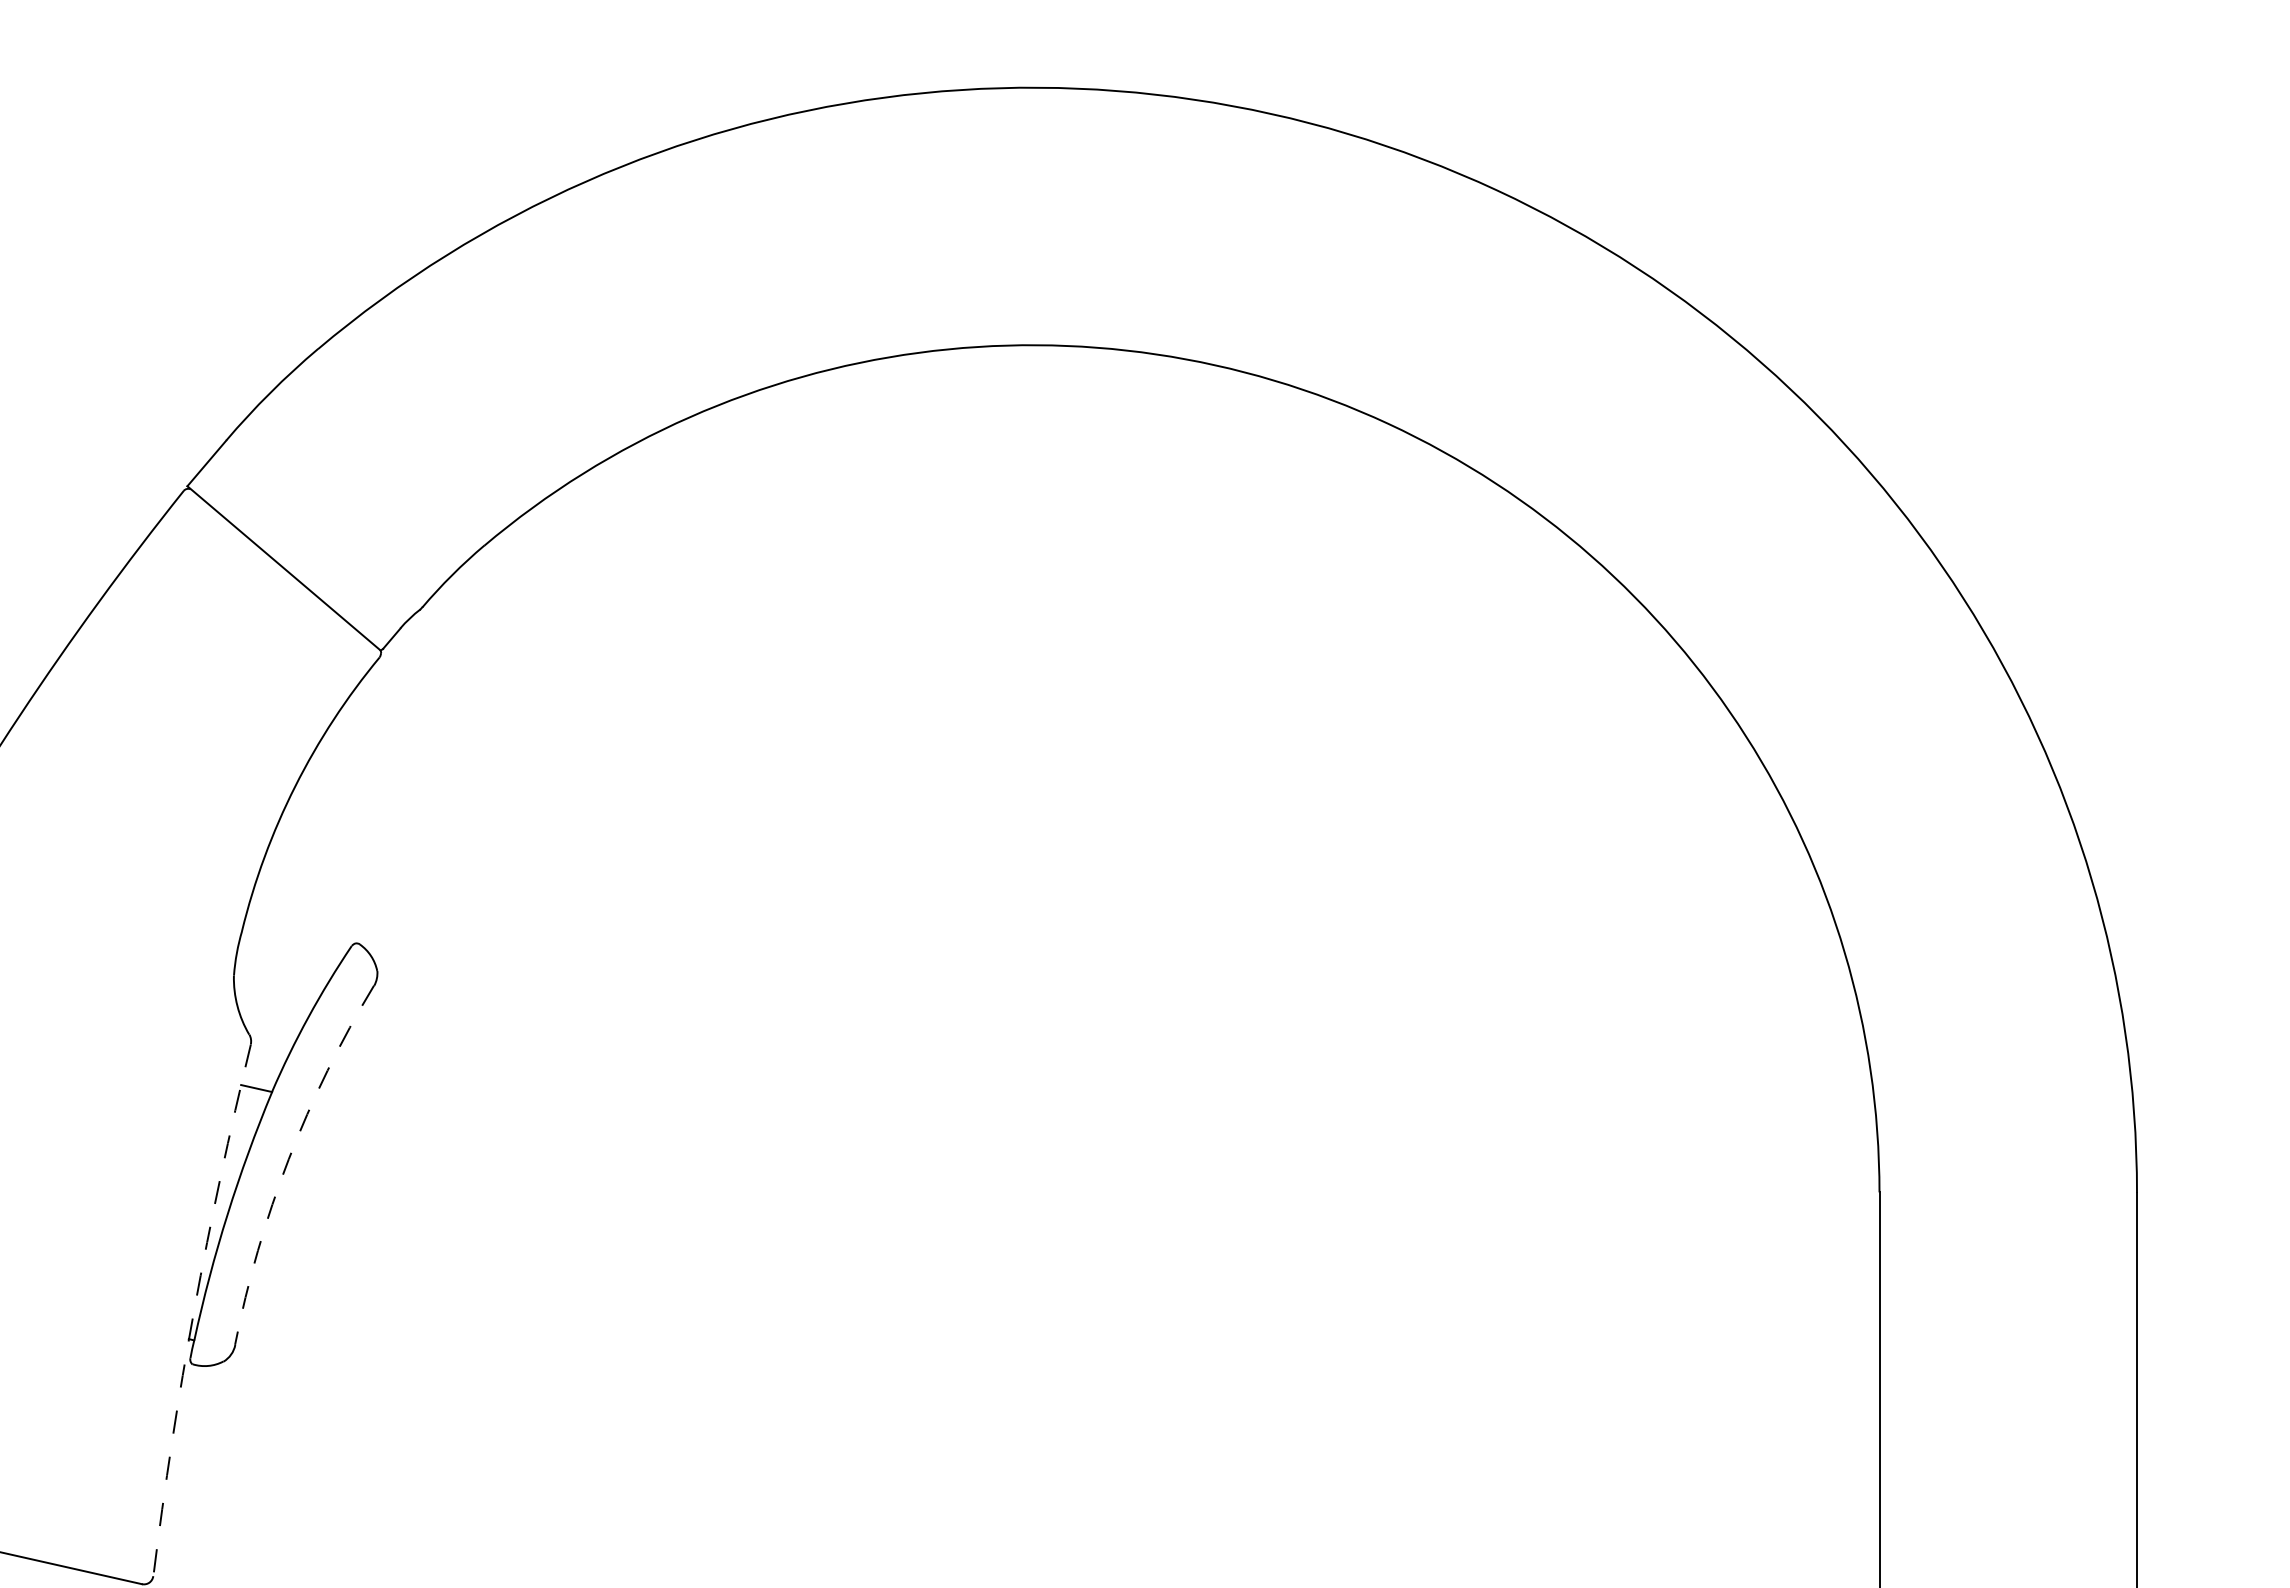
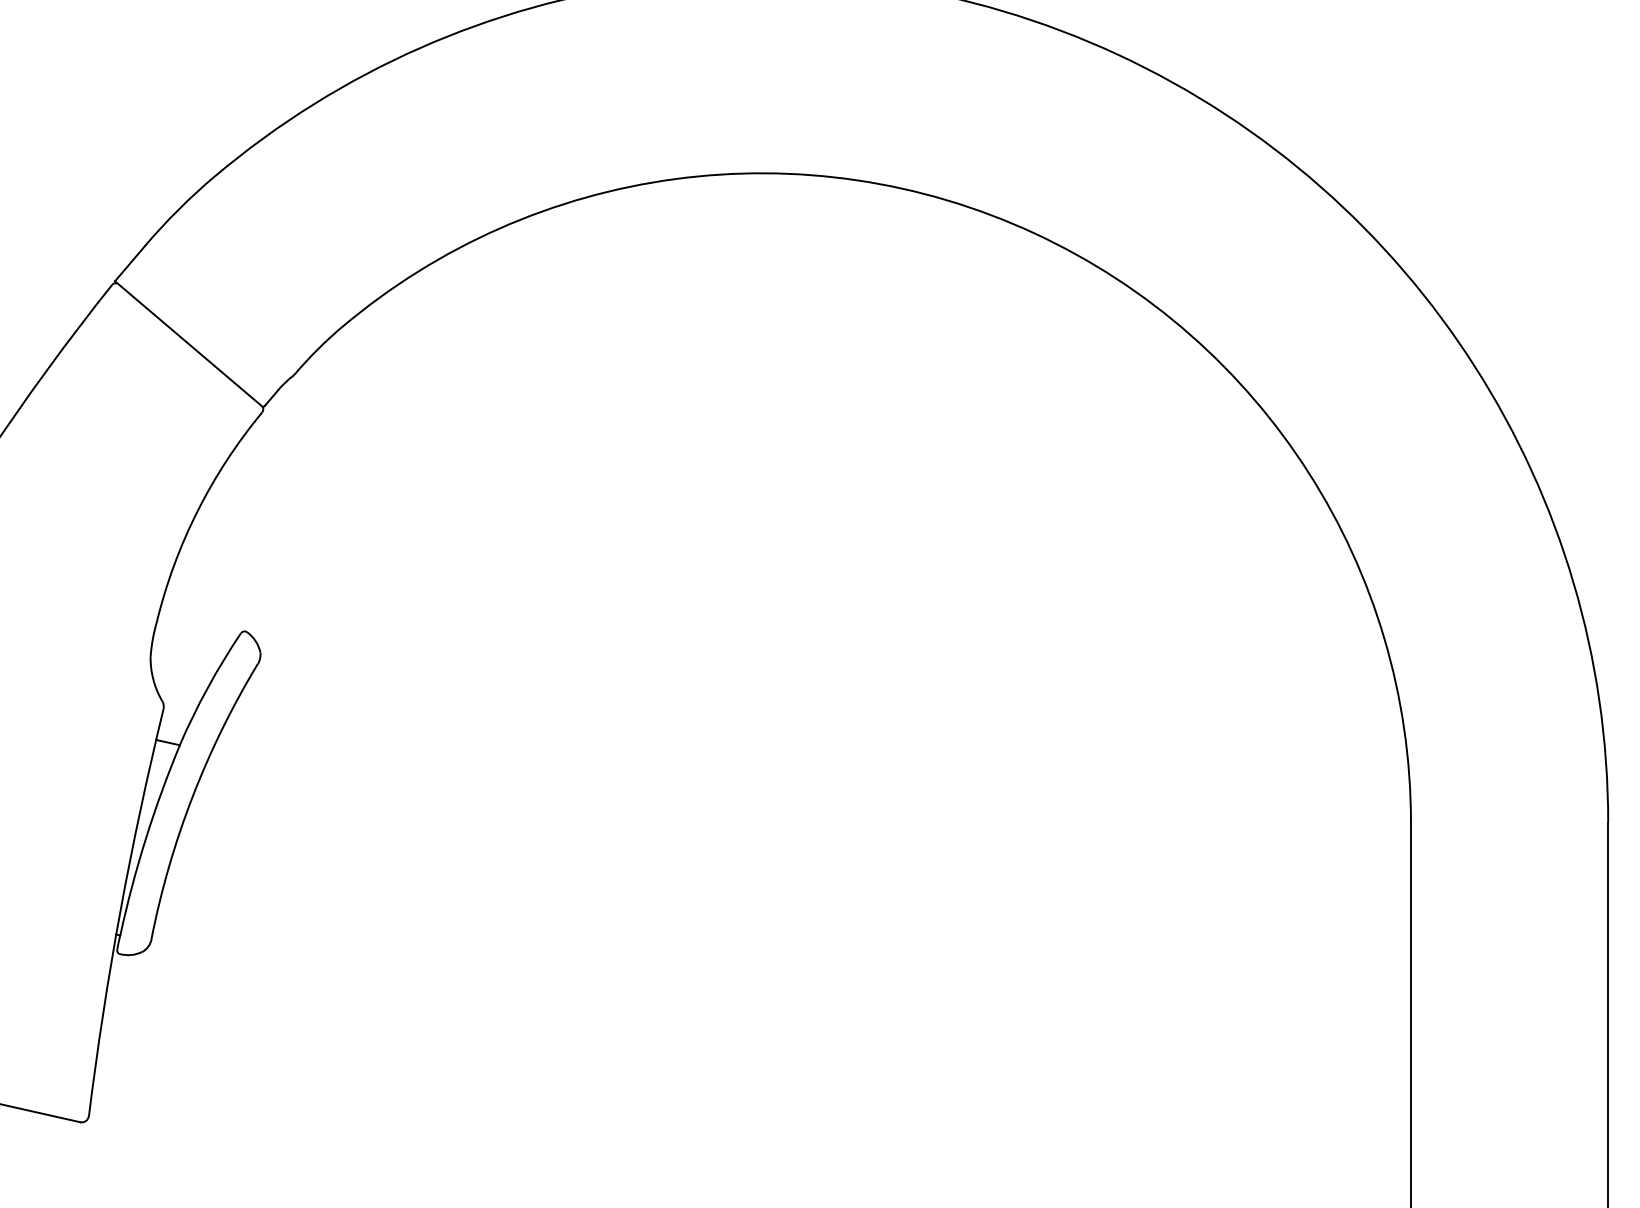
arc: (288, 1159) -> (192, 796), dashed -> solid
arc: (194, 1308) -> (120, 911), dashed -> solid

